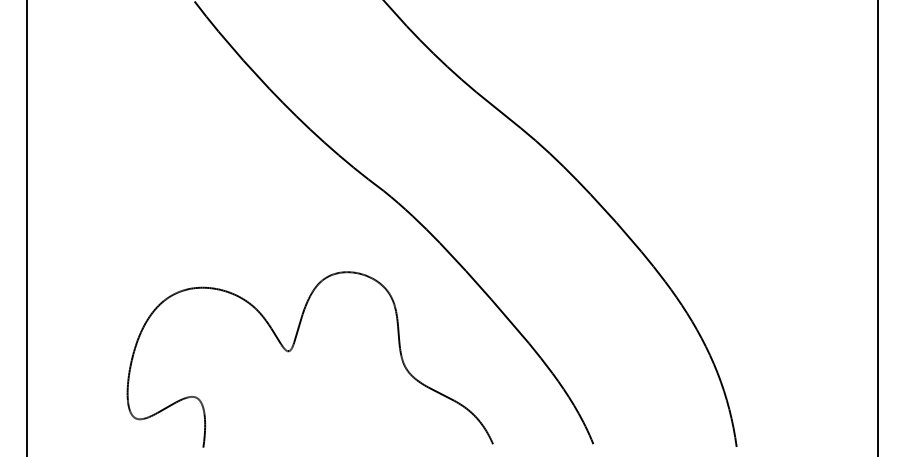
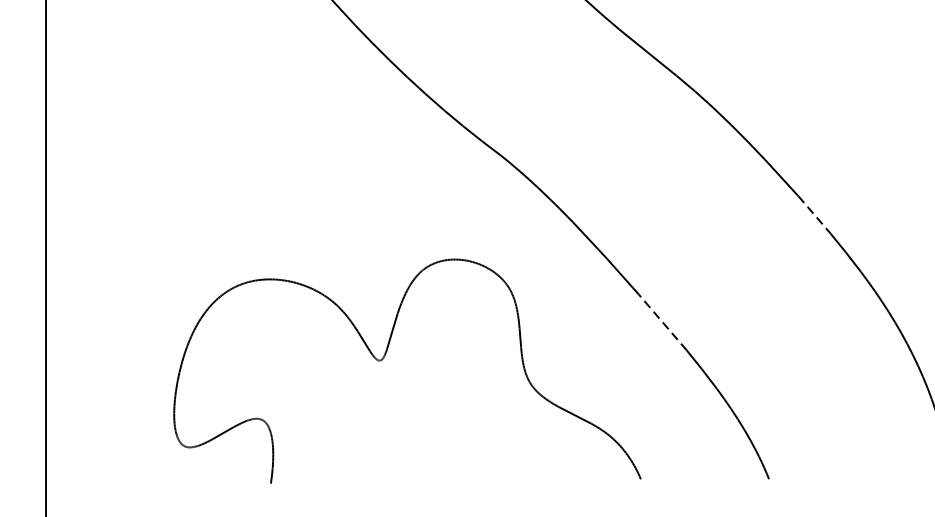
line: (629, 237) -> (815, 215), solid -> dashed
line: (510, 321) -> (663, 322), solid -> dashed

